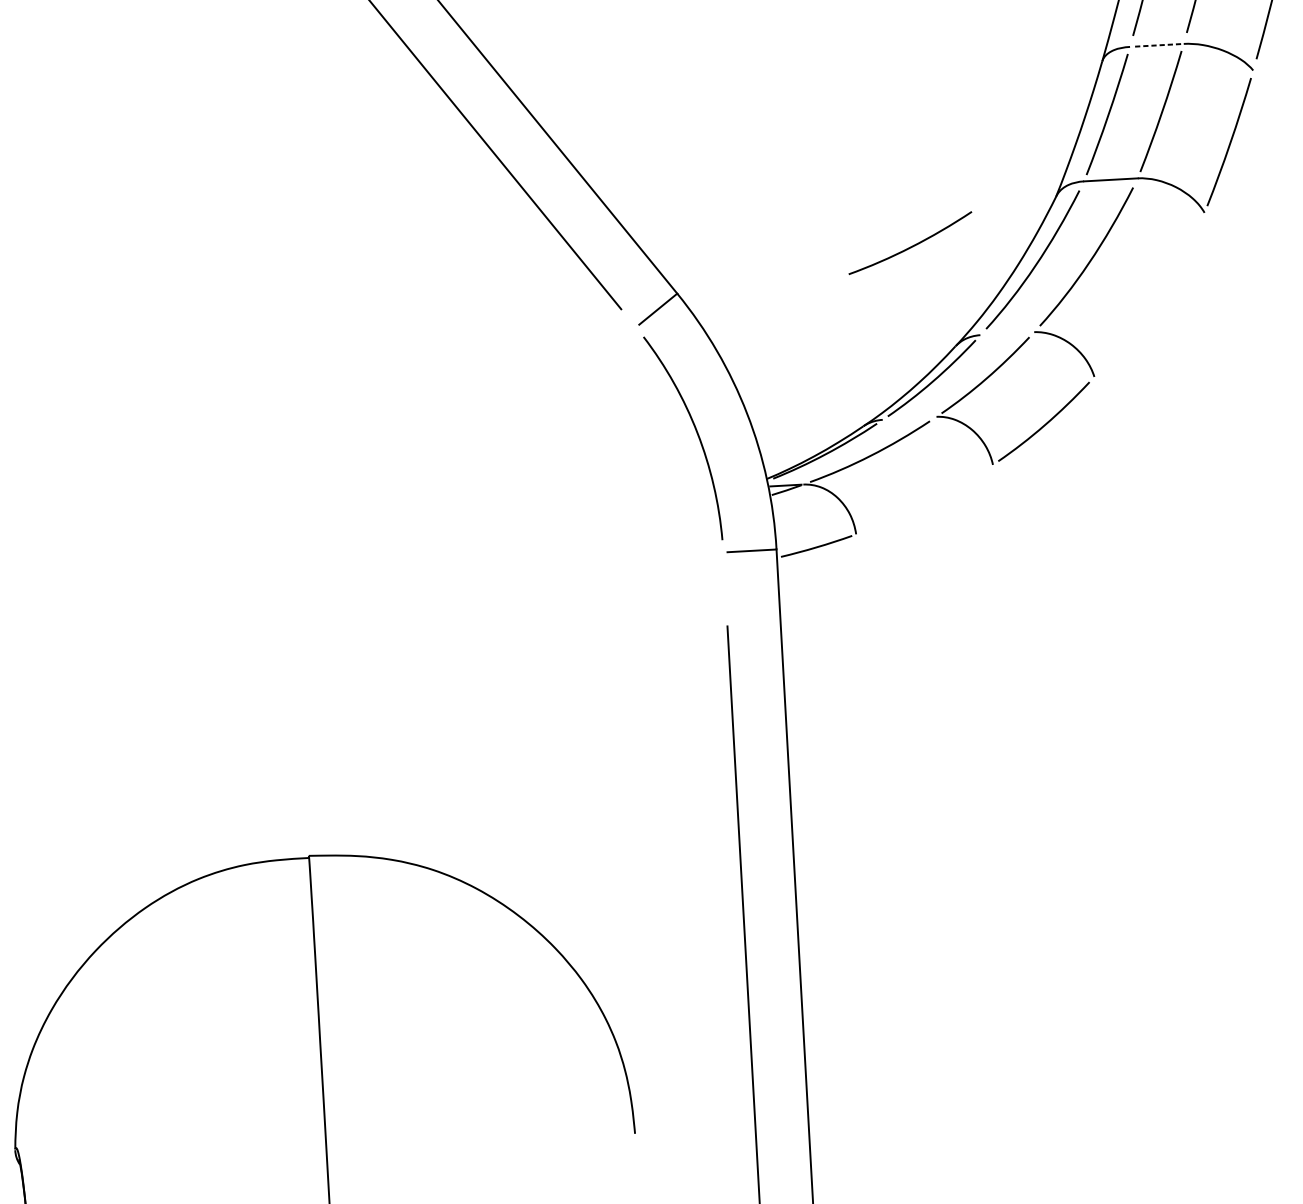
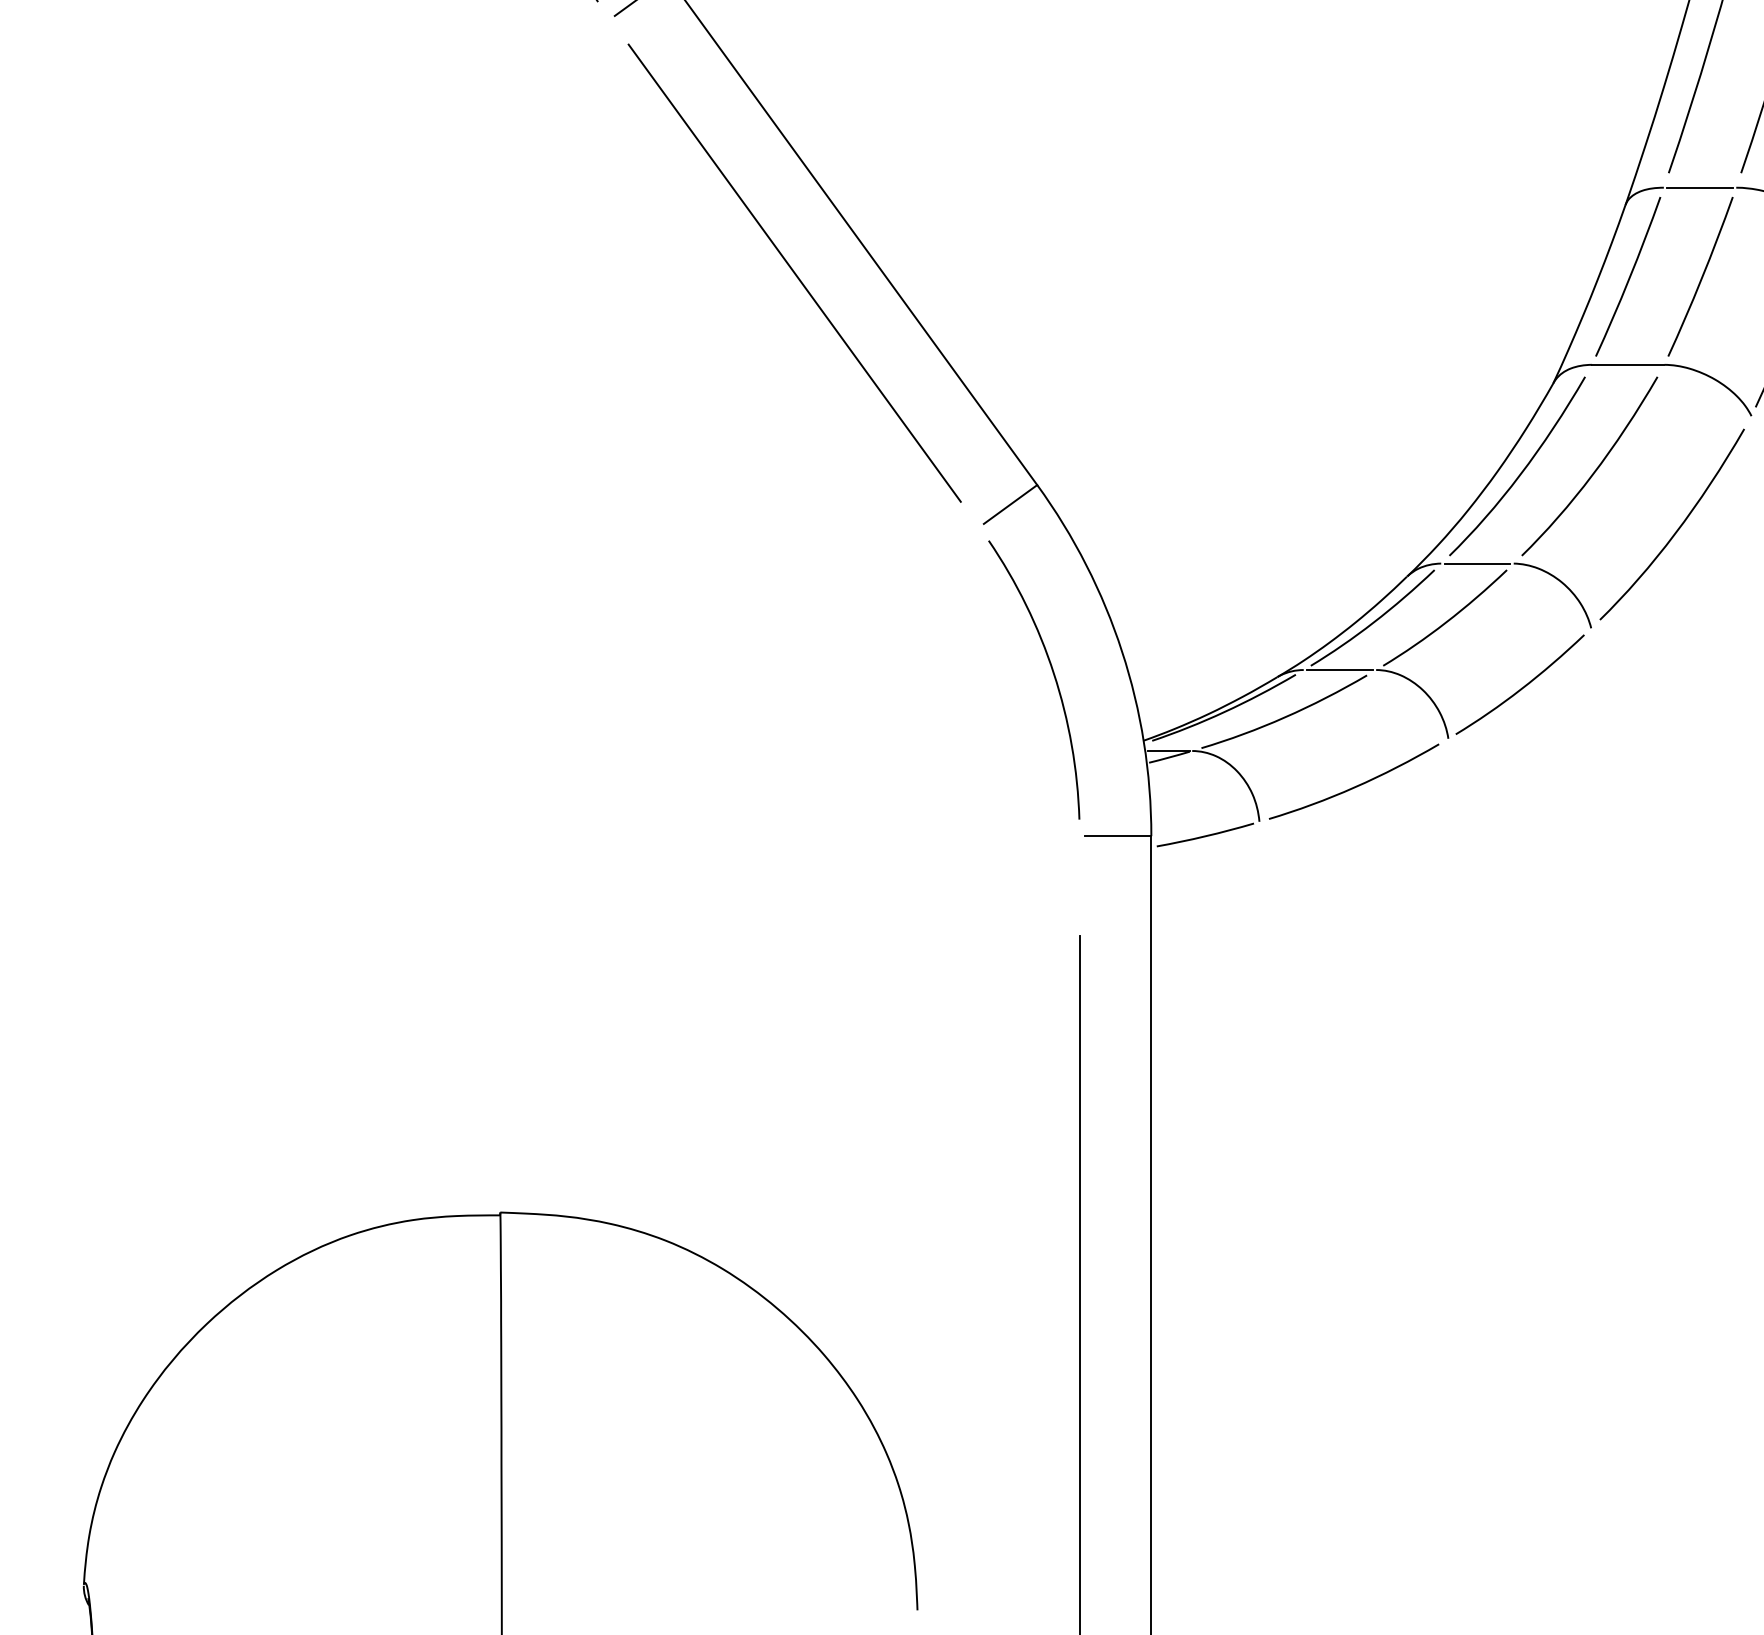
line: (1157, 45) -> (1700, 187), dashed -> solid
curve: (912, 245) -> (1356, 785), moved
curve: (1154, 299) -> (1677, 528), added
line: (1007, 333) -> (1477, 563), added
line: (909, 418) -> (1339, 670), added

